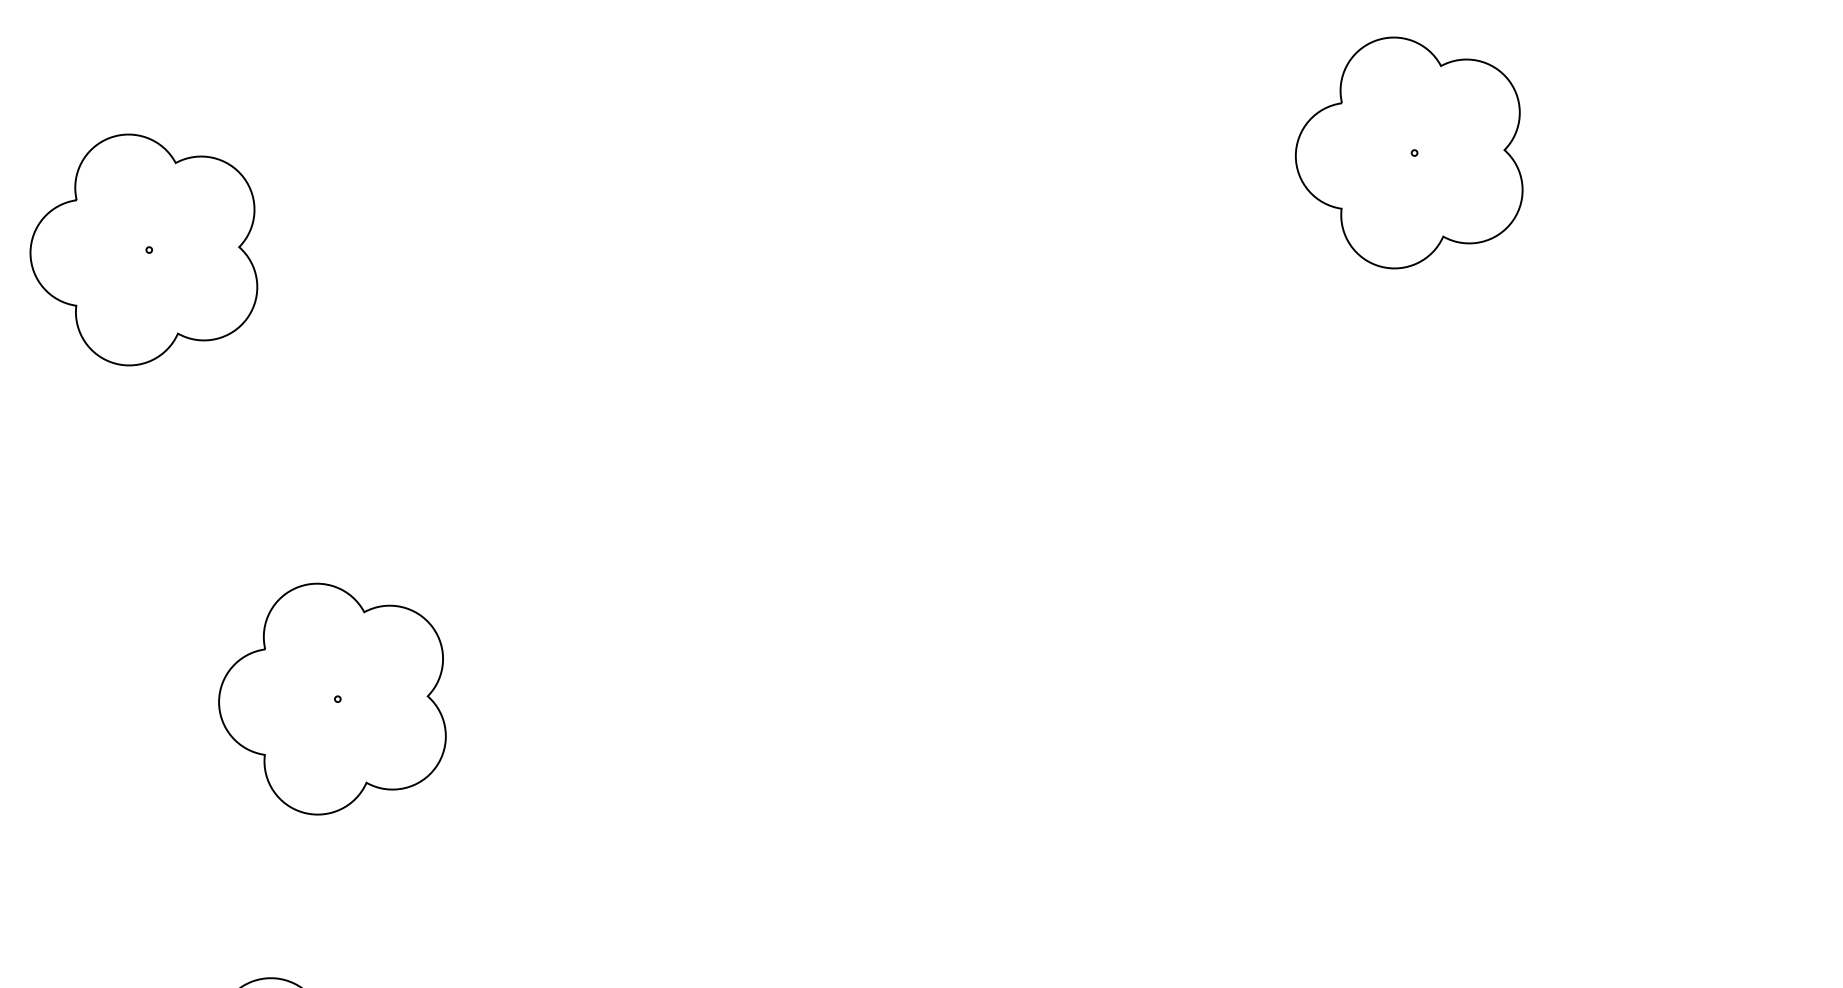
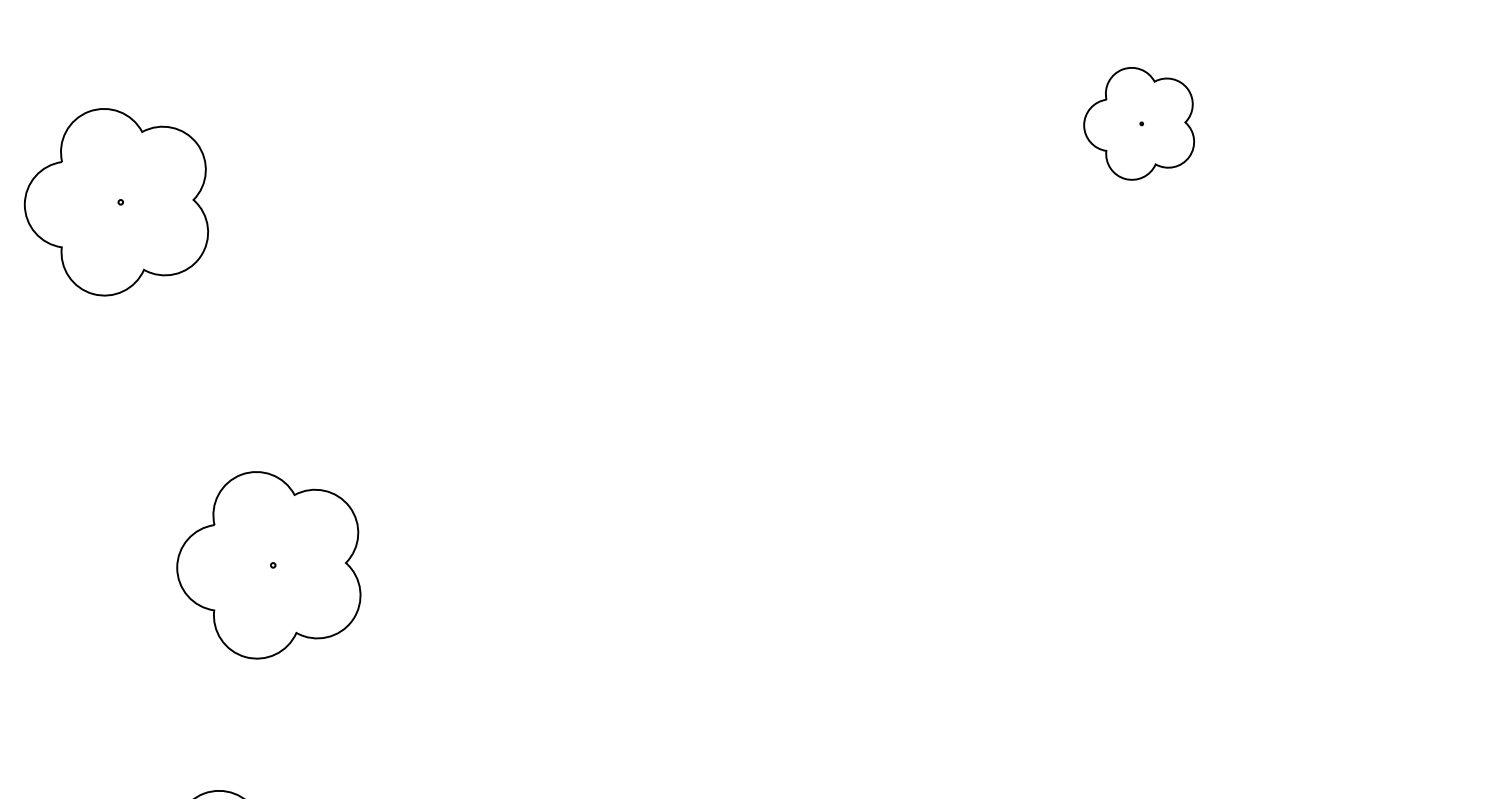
part: (1408, 152) -> (1138, 123), size x0.6

